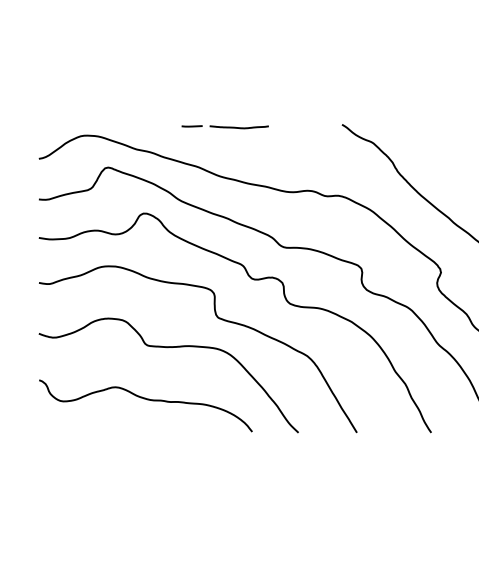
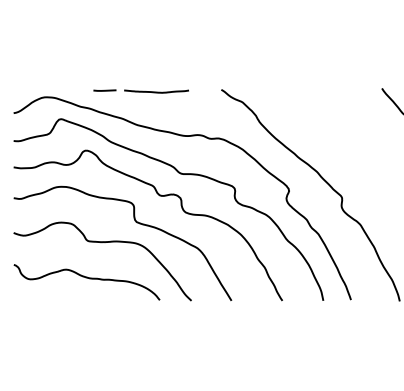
part: (225, 127) -> (141, 91), size x1.6

